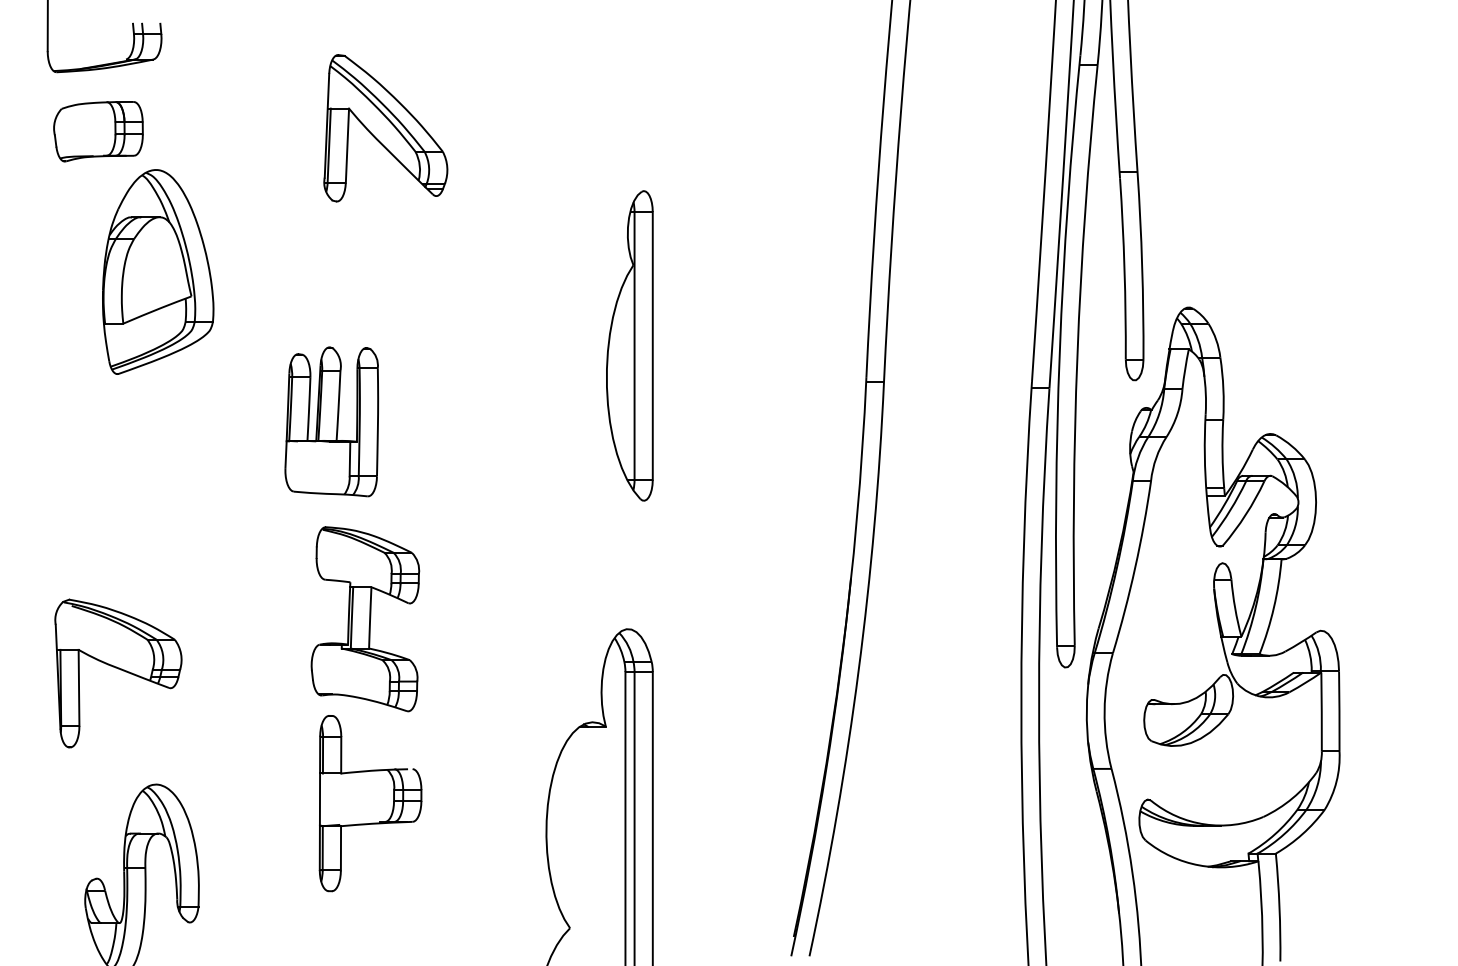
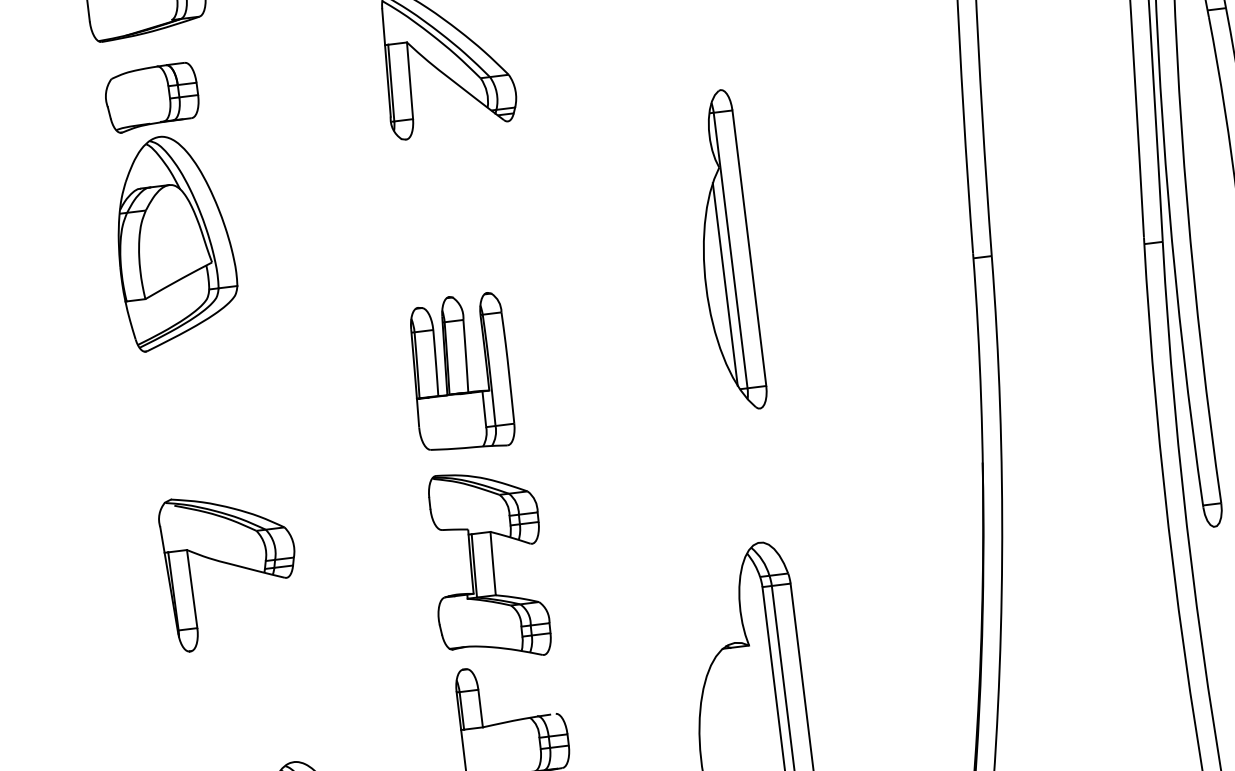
part: (158, 271) -> (175, 241), moved
line: (625, 377) -> (725, 284), added
part: (331, 421) -> (460, 373), moved
part: (118, 673) -> (230, 569), moved

